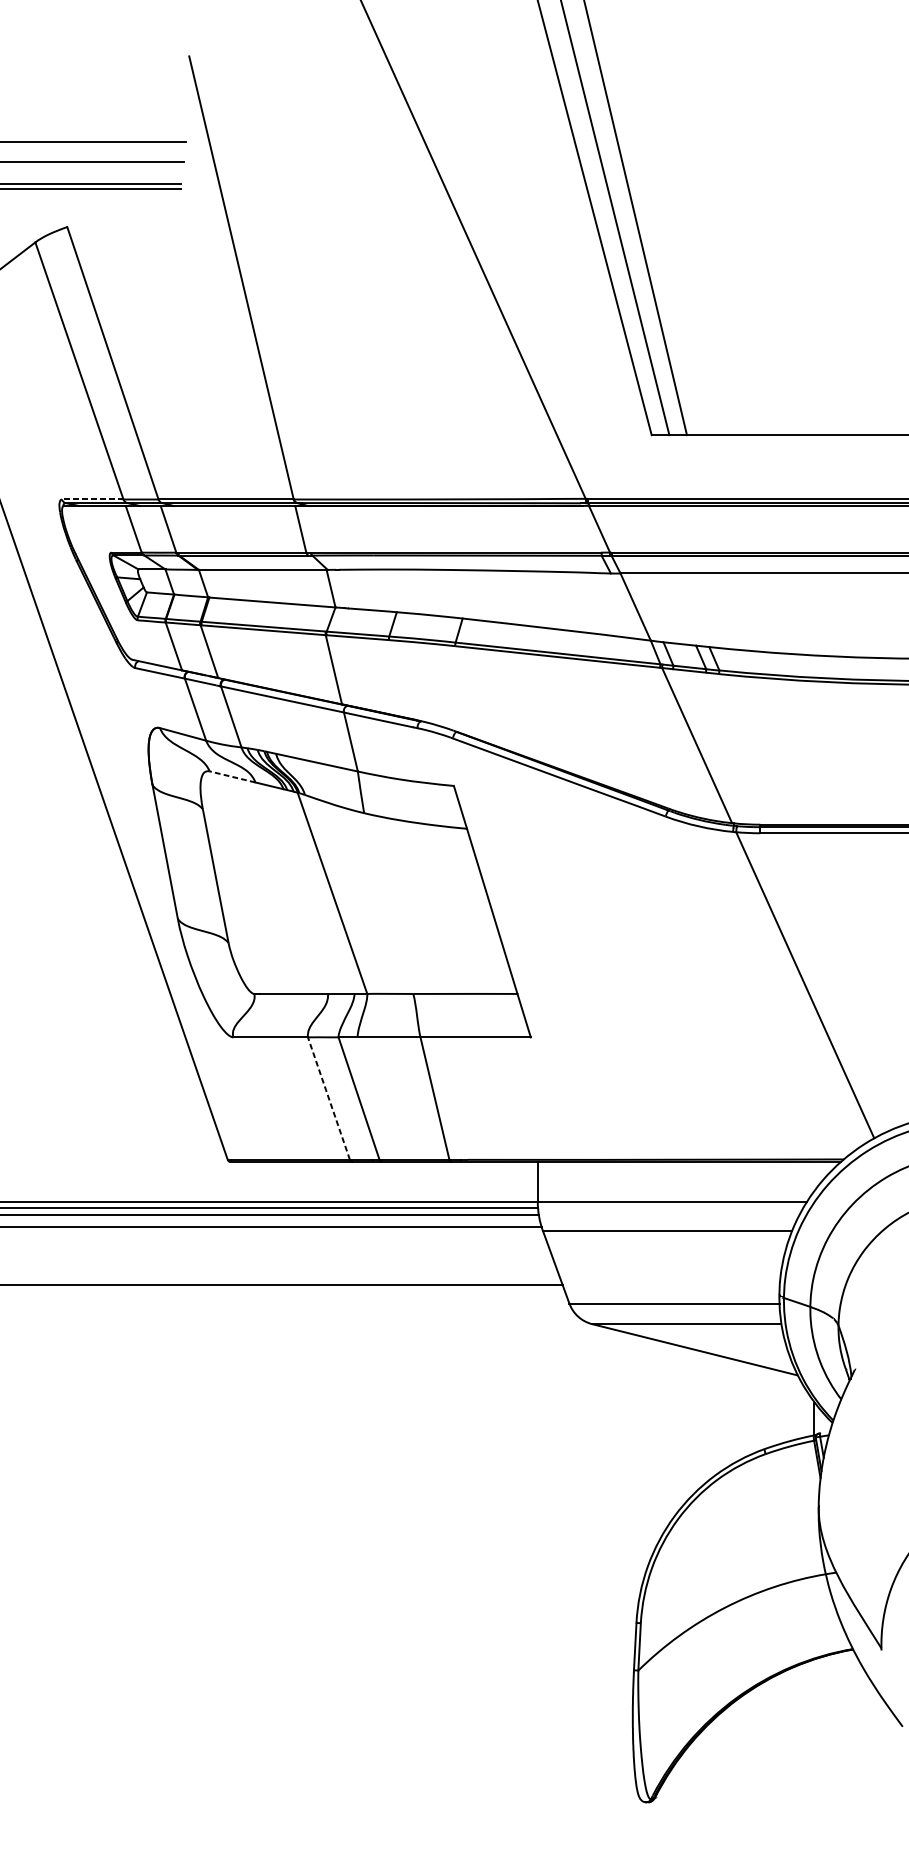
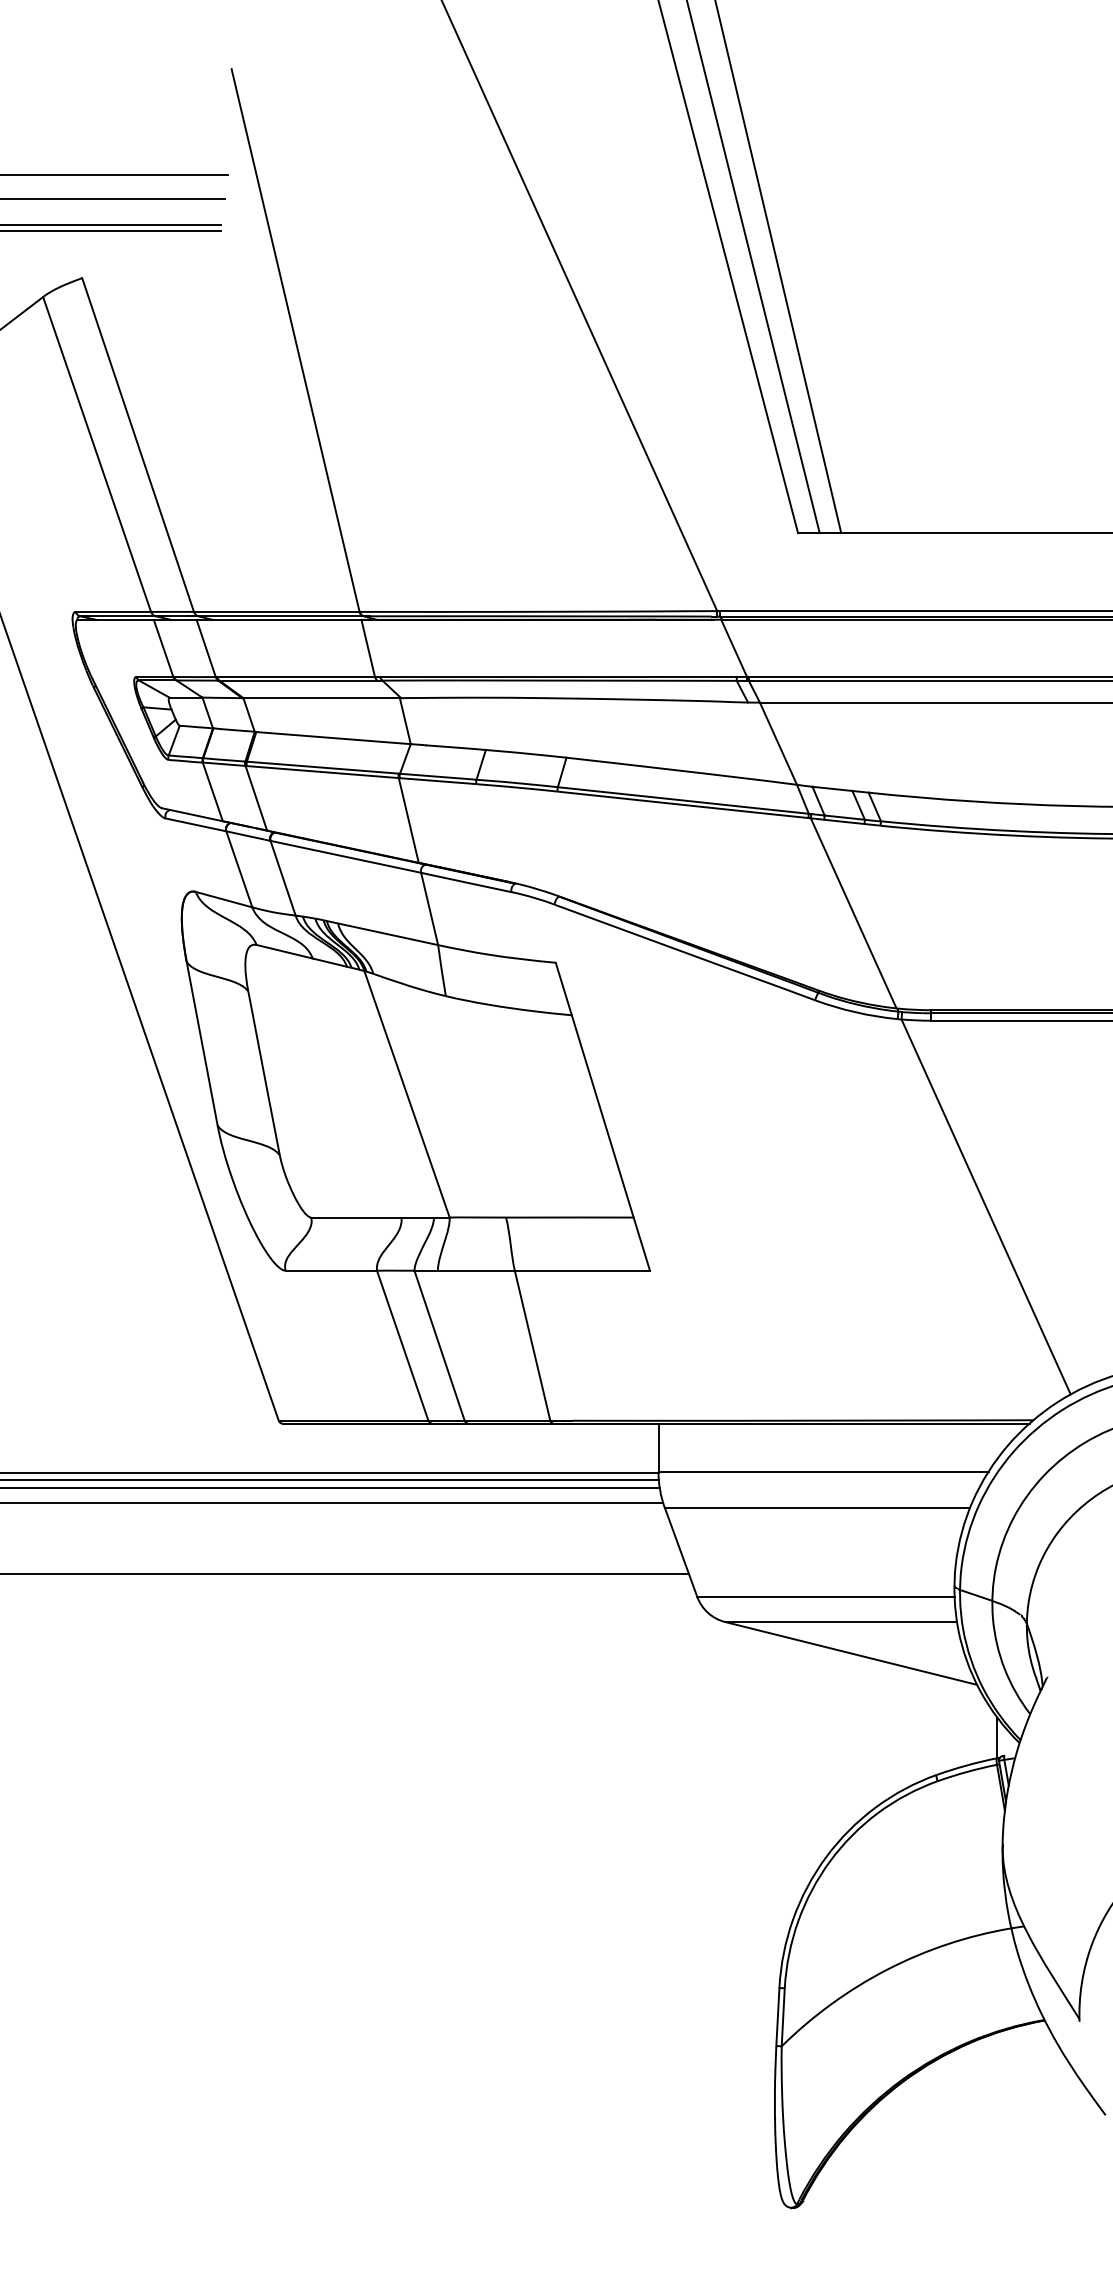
line: (92, 499) -> (113, 611), dashed -> solid
line: (232, 776) -> (284, 951), dashed -> solid
line: (328, 1098) -> (402, 1345), dashed -> solid

